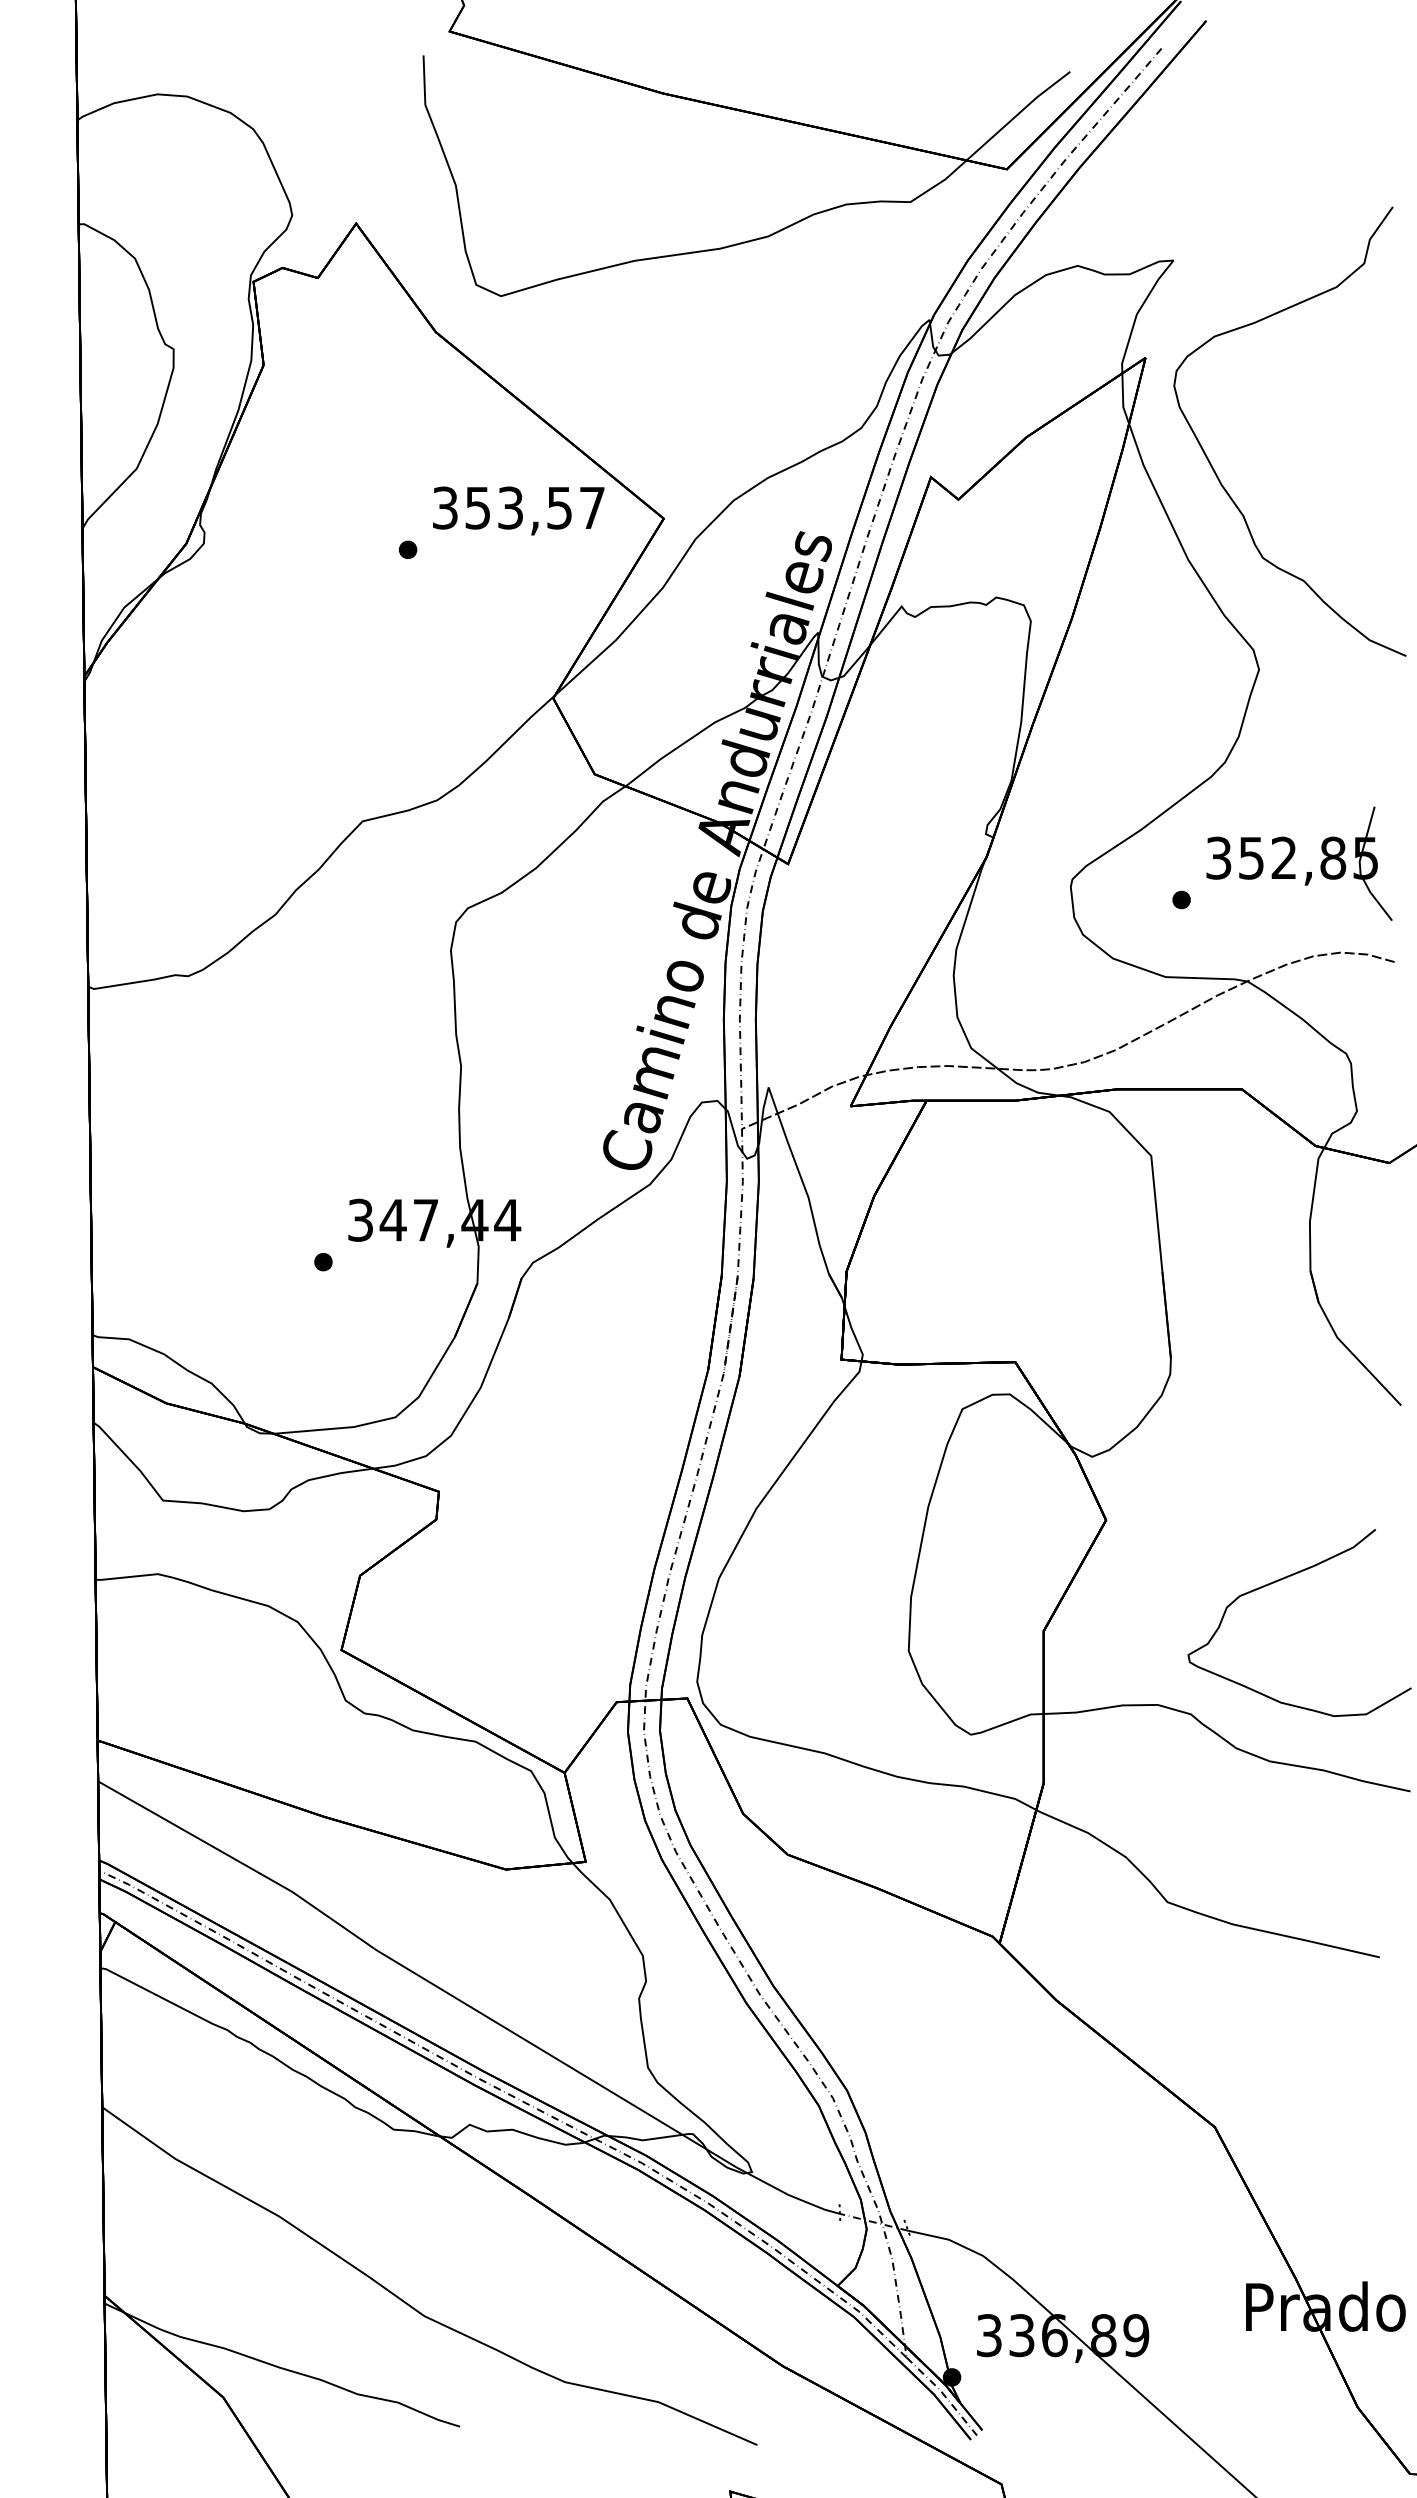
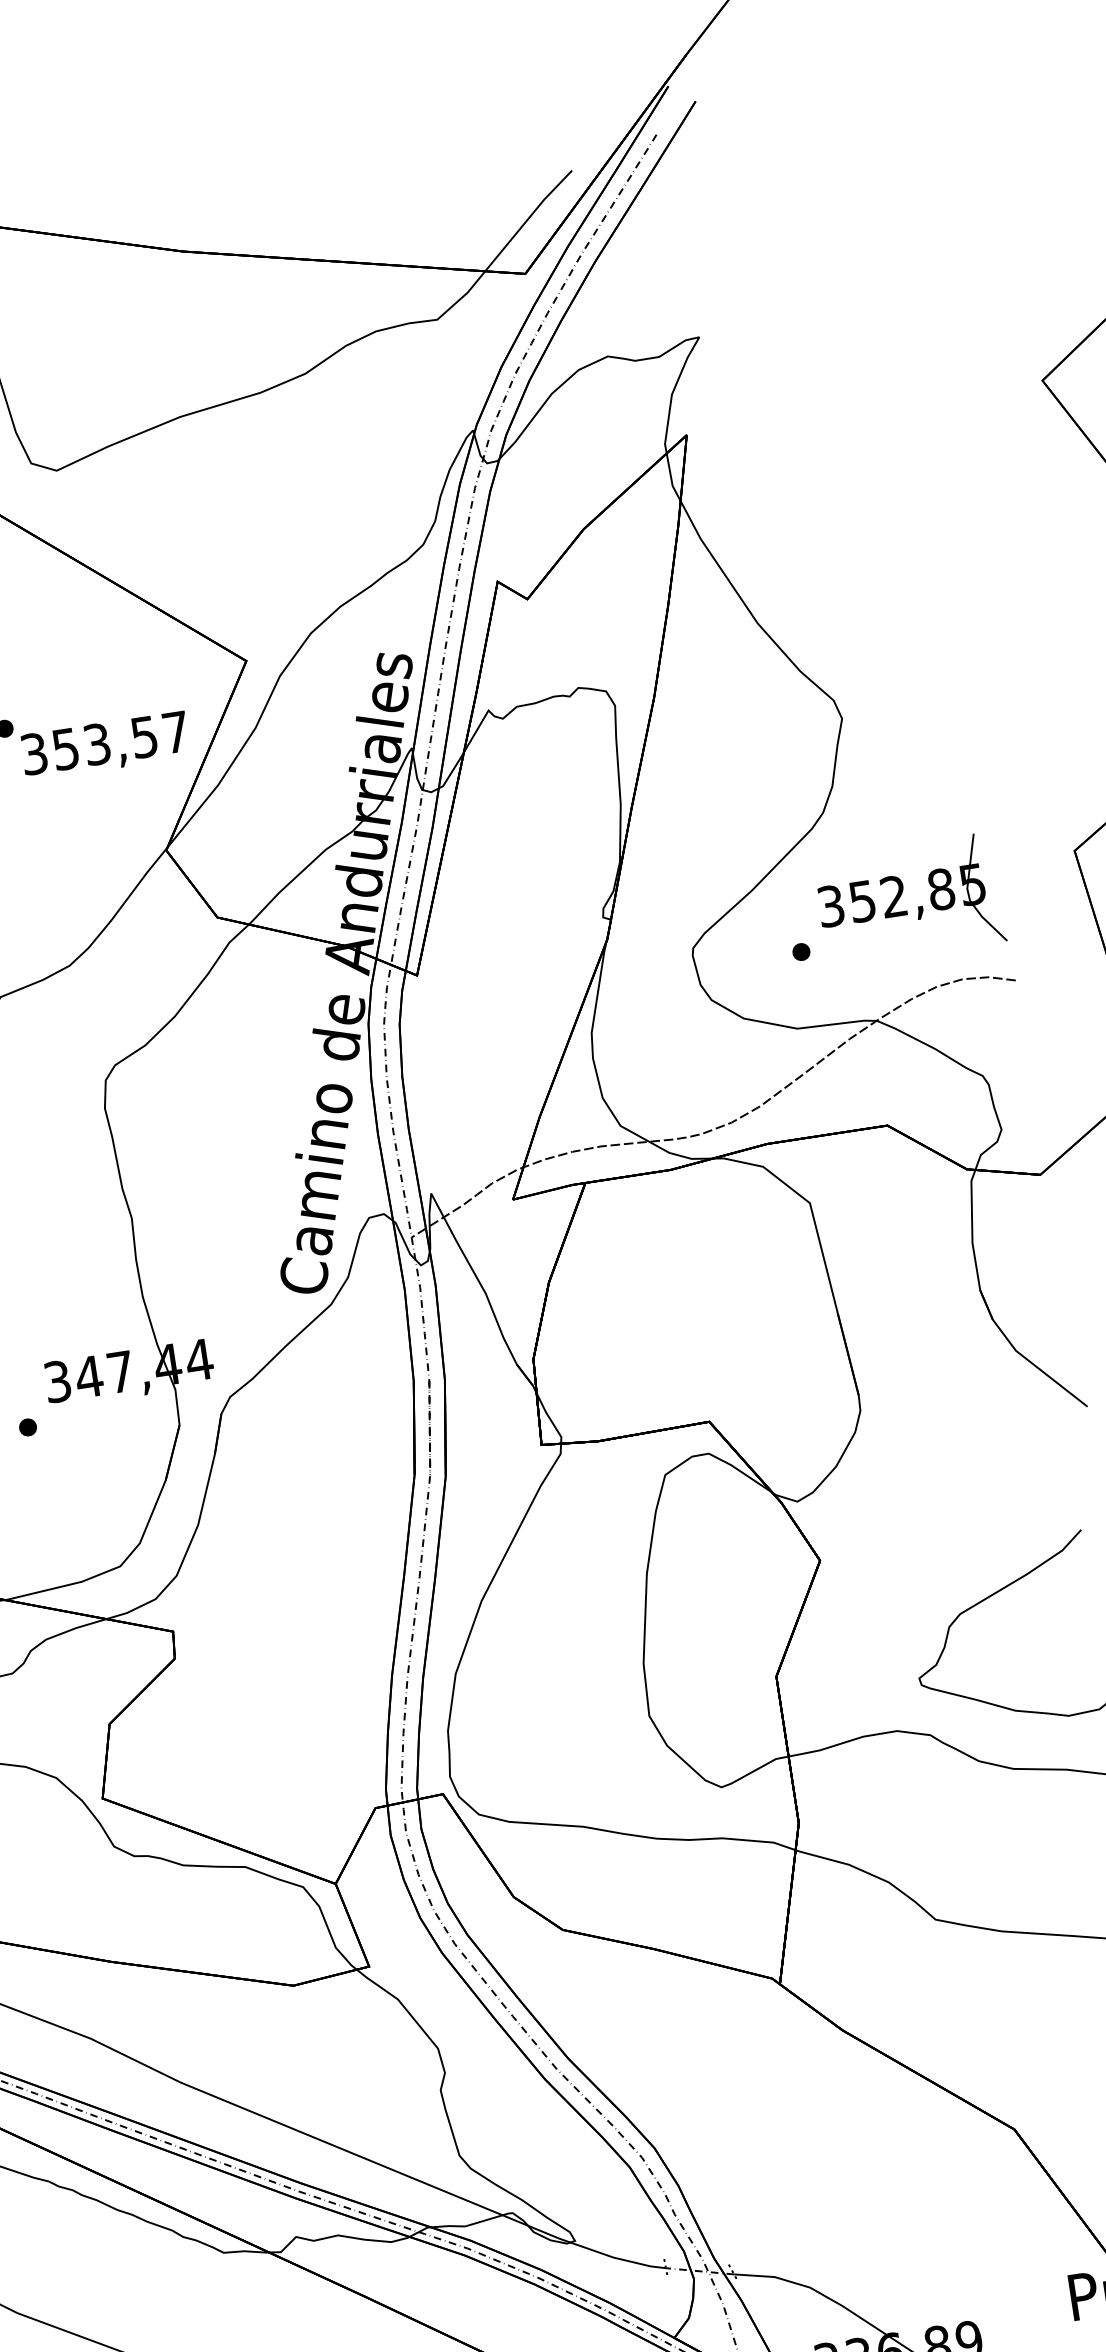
curve: (1217, 474) -> (773, 536), removed
text: (518, 510) -> (105, 745), moved

